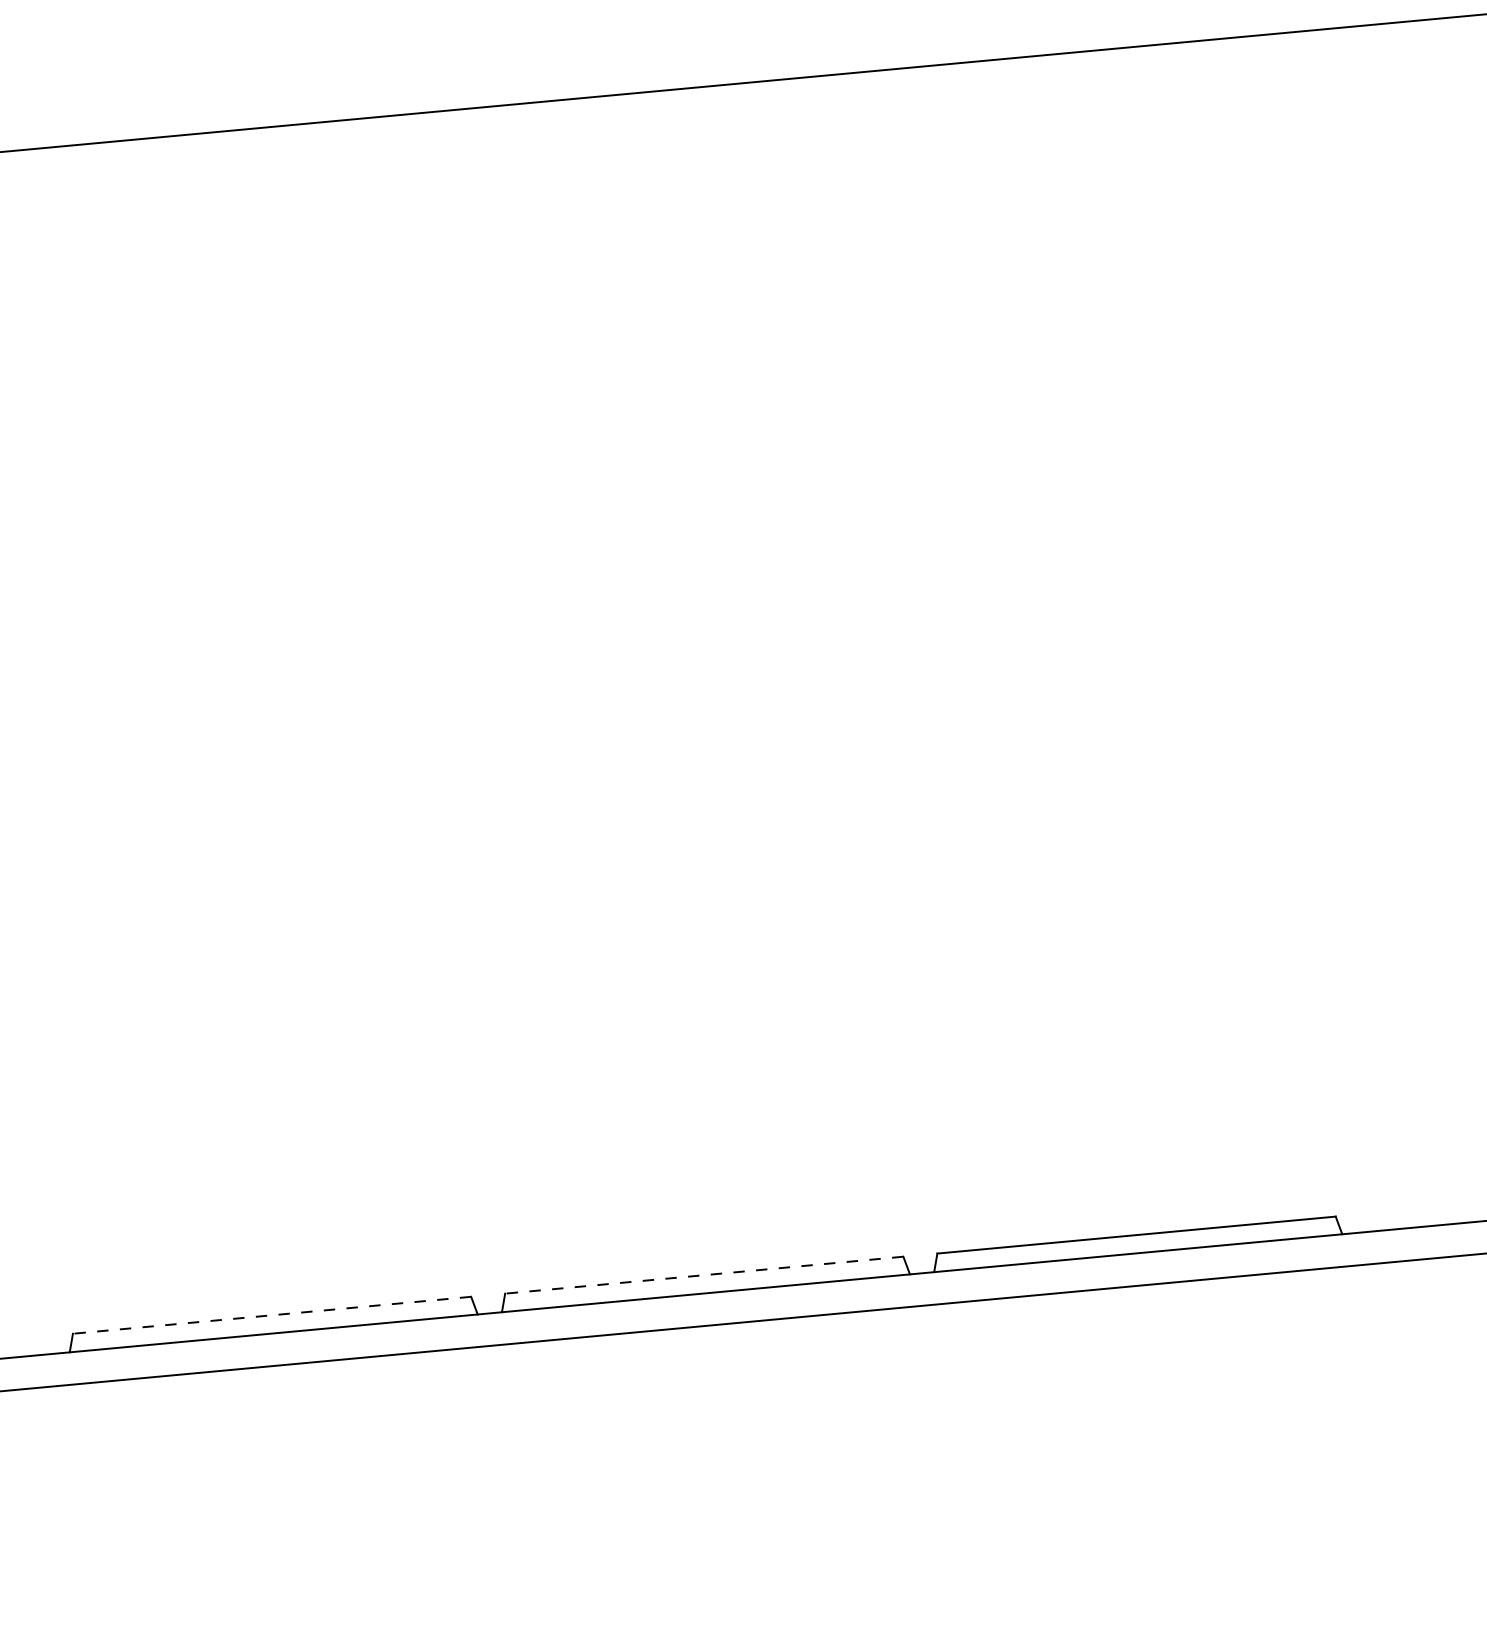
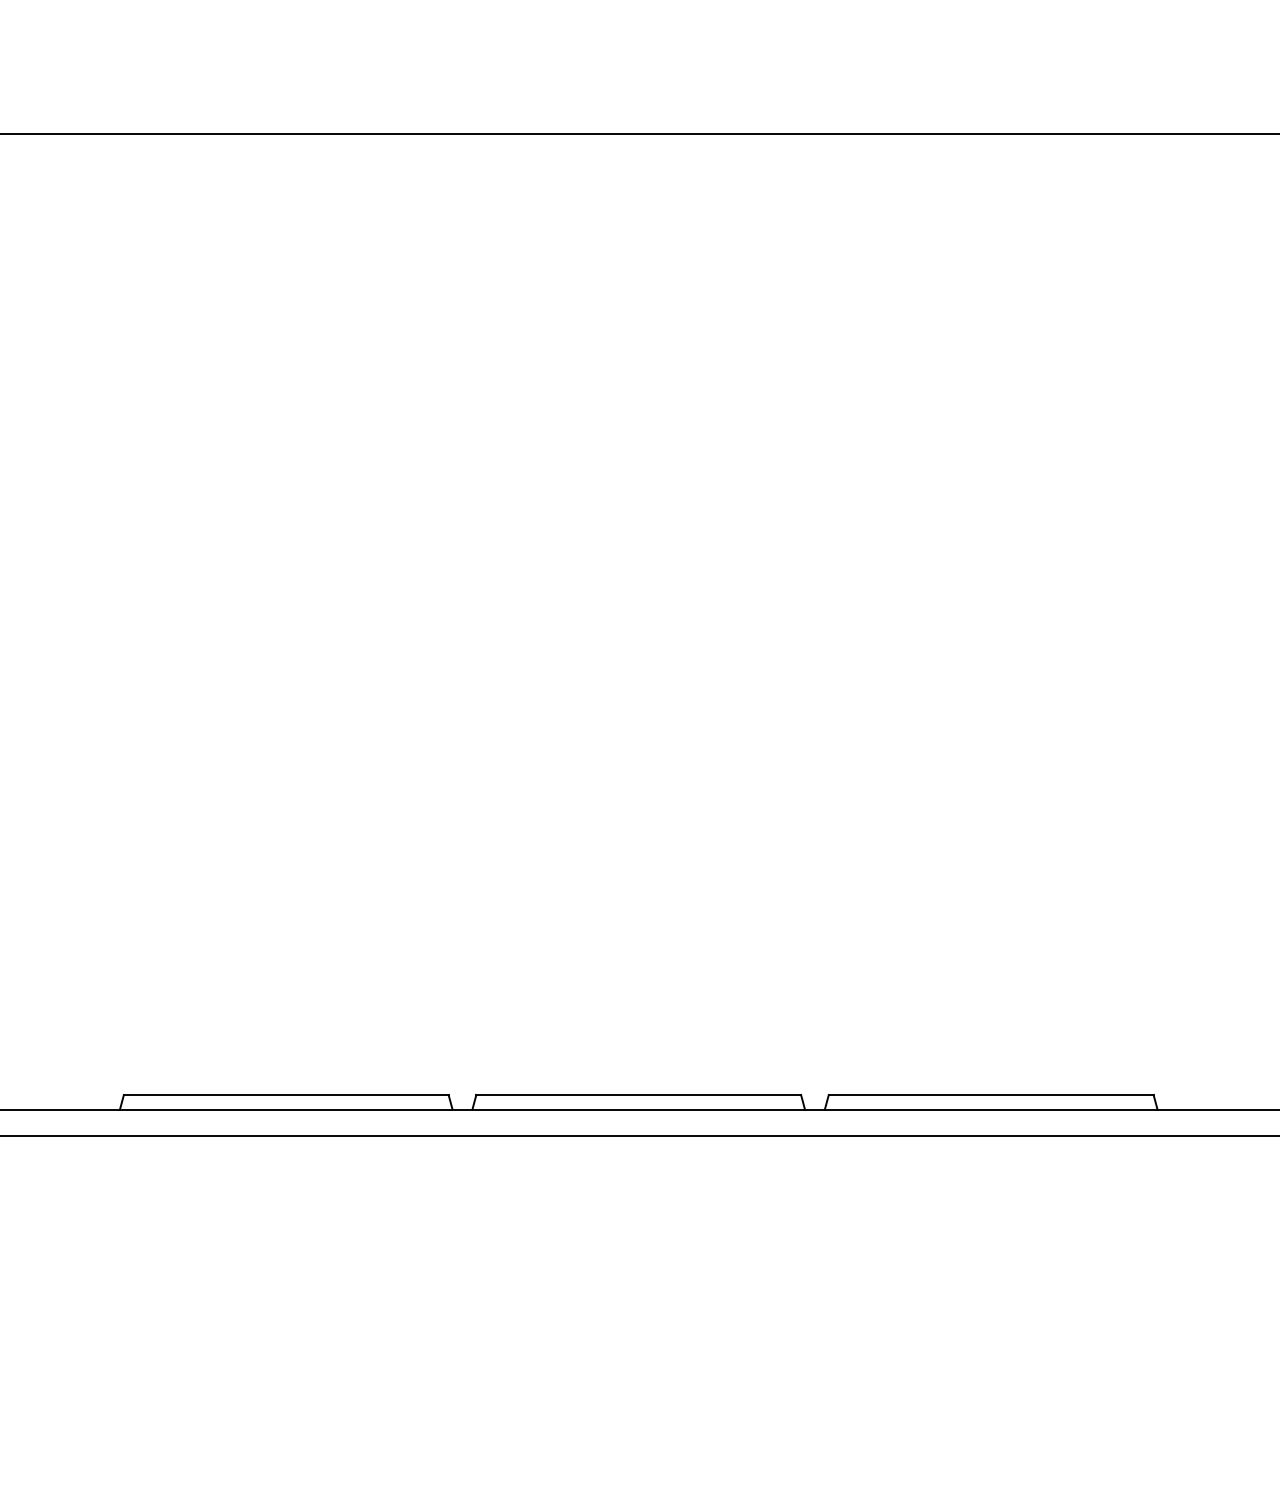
line: (703, 1274) -> (638, 1094), dashed -> solid
line: (271, 1314) -> (285, 1094), dashed -> solid

